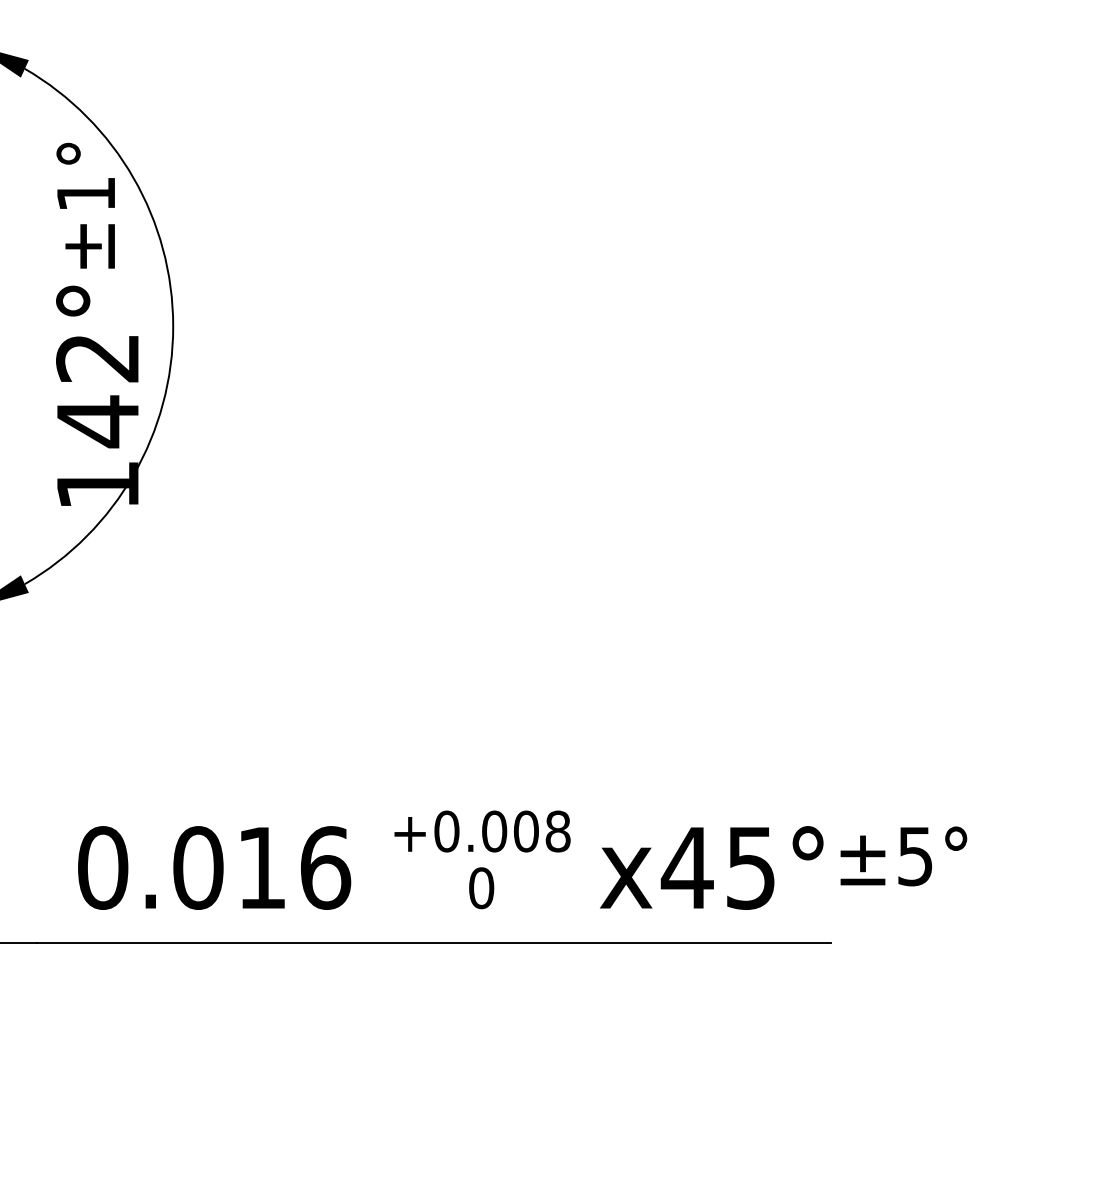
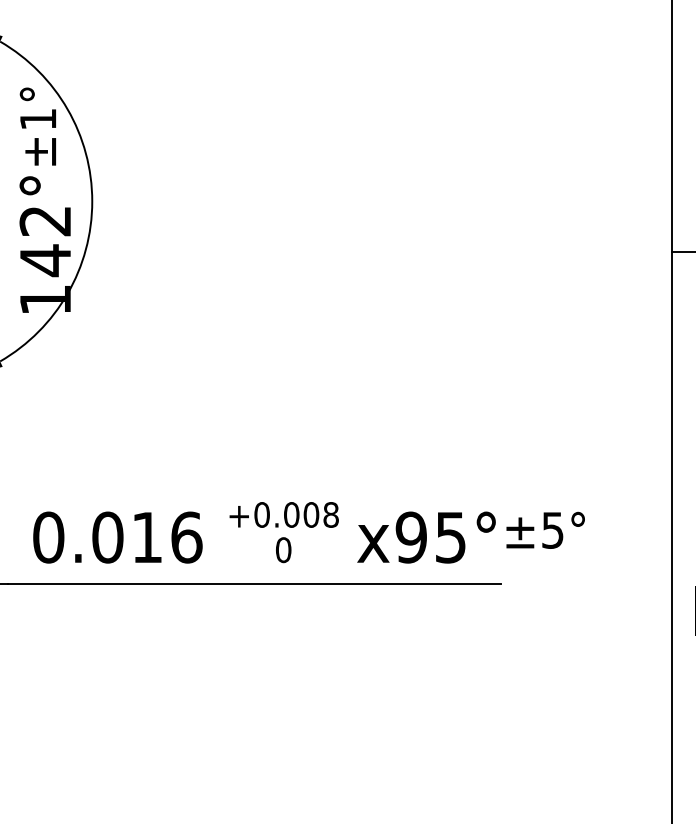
text: (685, 867) -> (410, 537), x45° -> x95°

